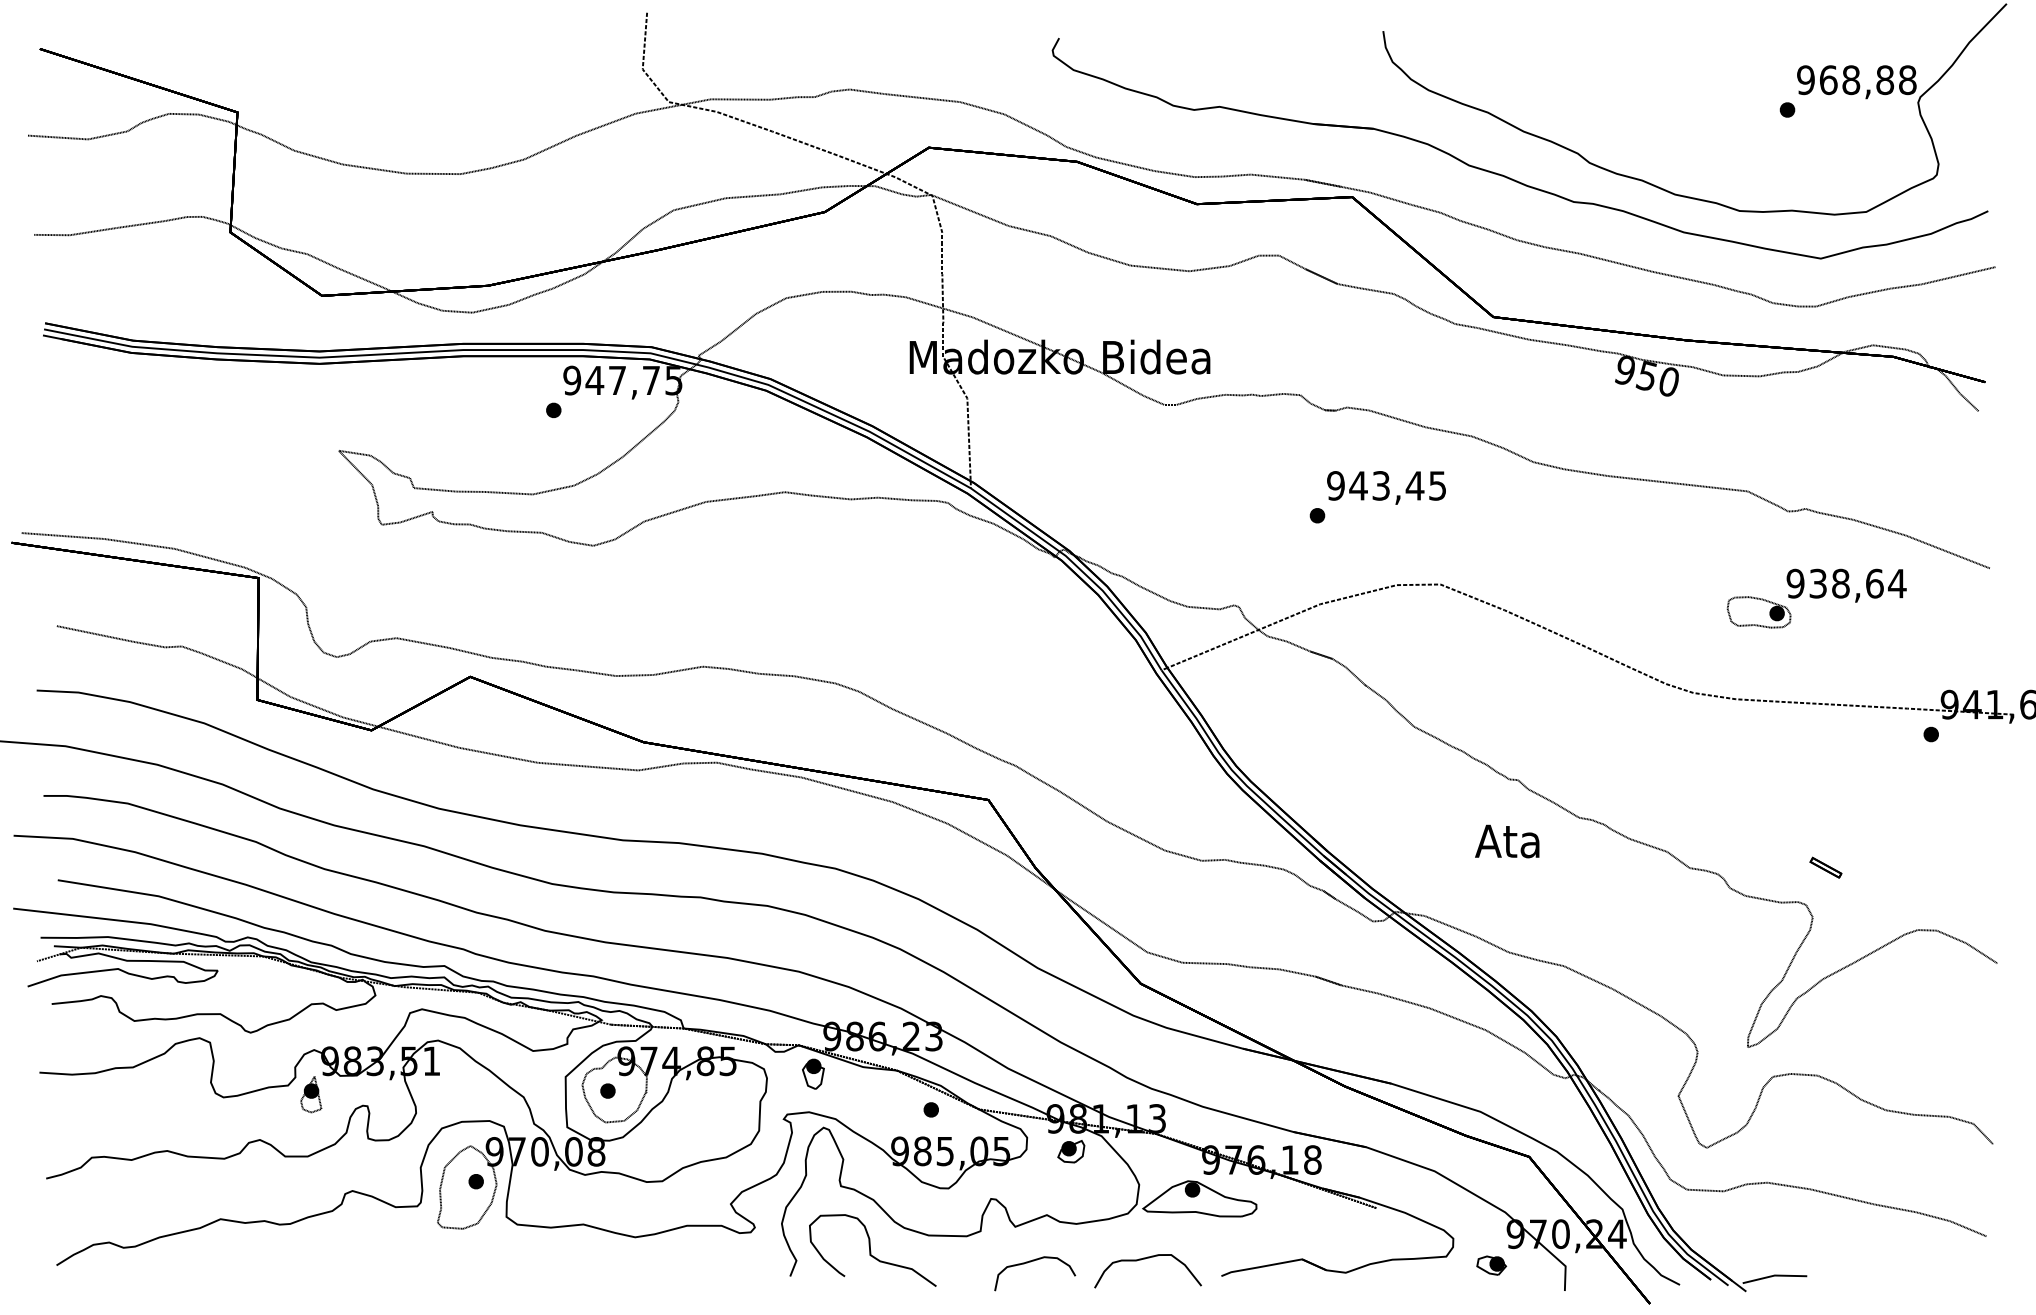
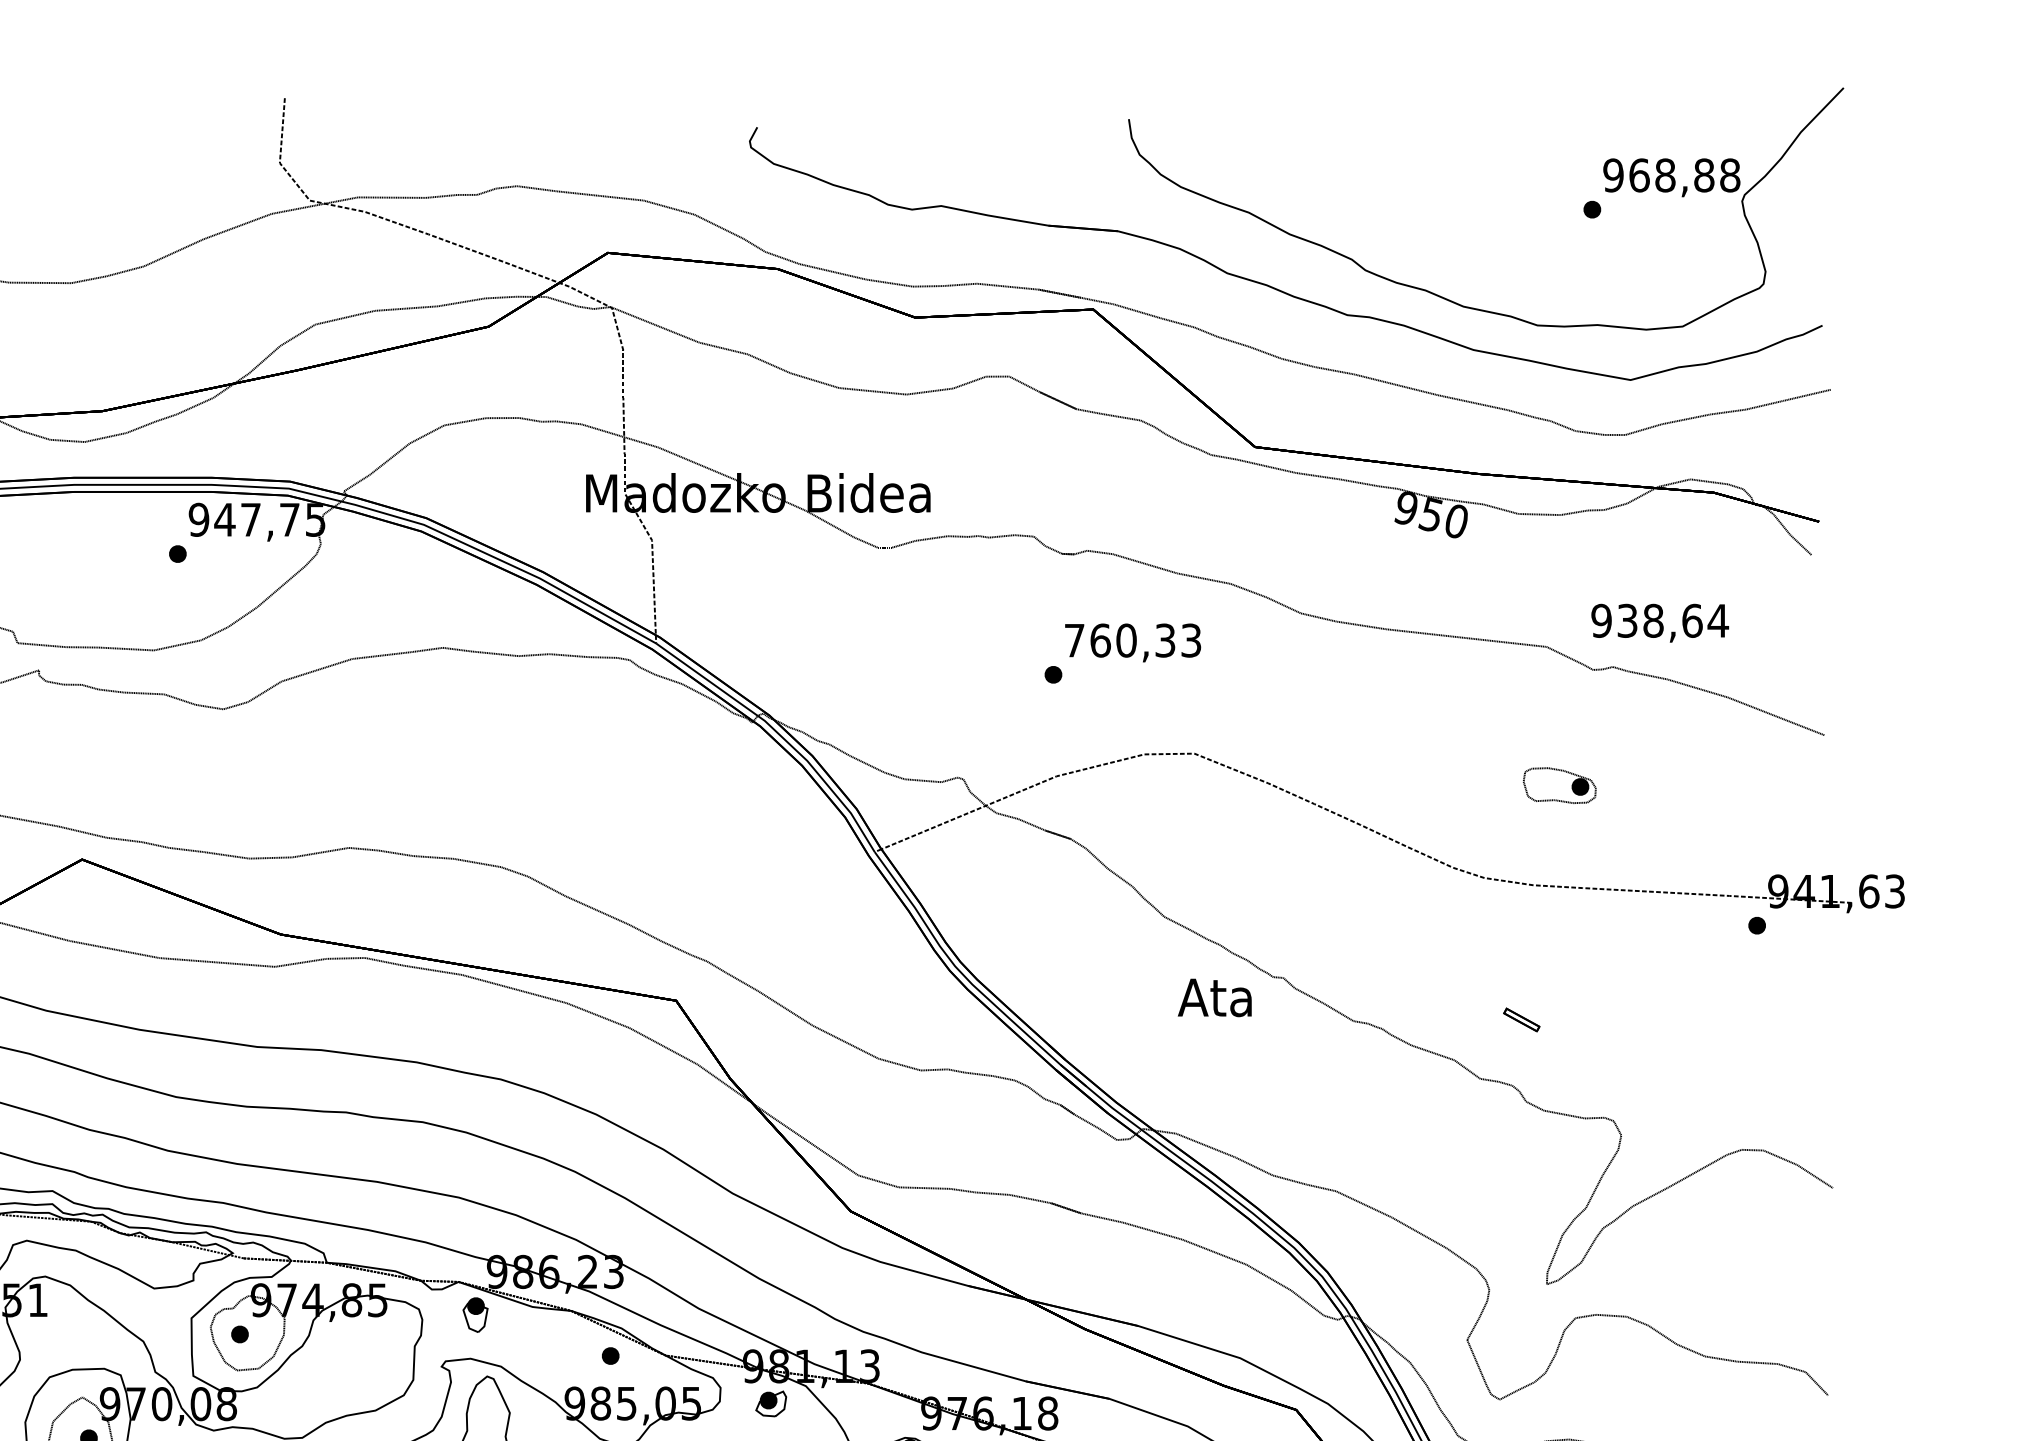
text: (1386, 485) -> (1132, 640), 943,45 -> 760,33
text: (1846, 585) -> (1659, 622), moved
text: (1507, 841) -> (1215, 997), moved
part: (1825, 867) -> (1521, 1019), moved

